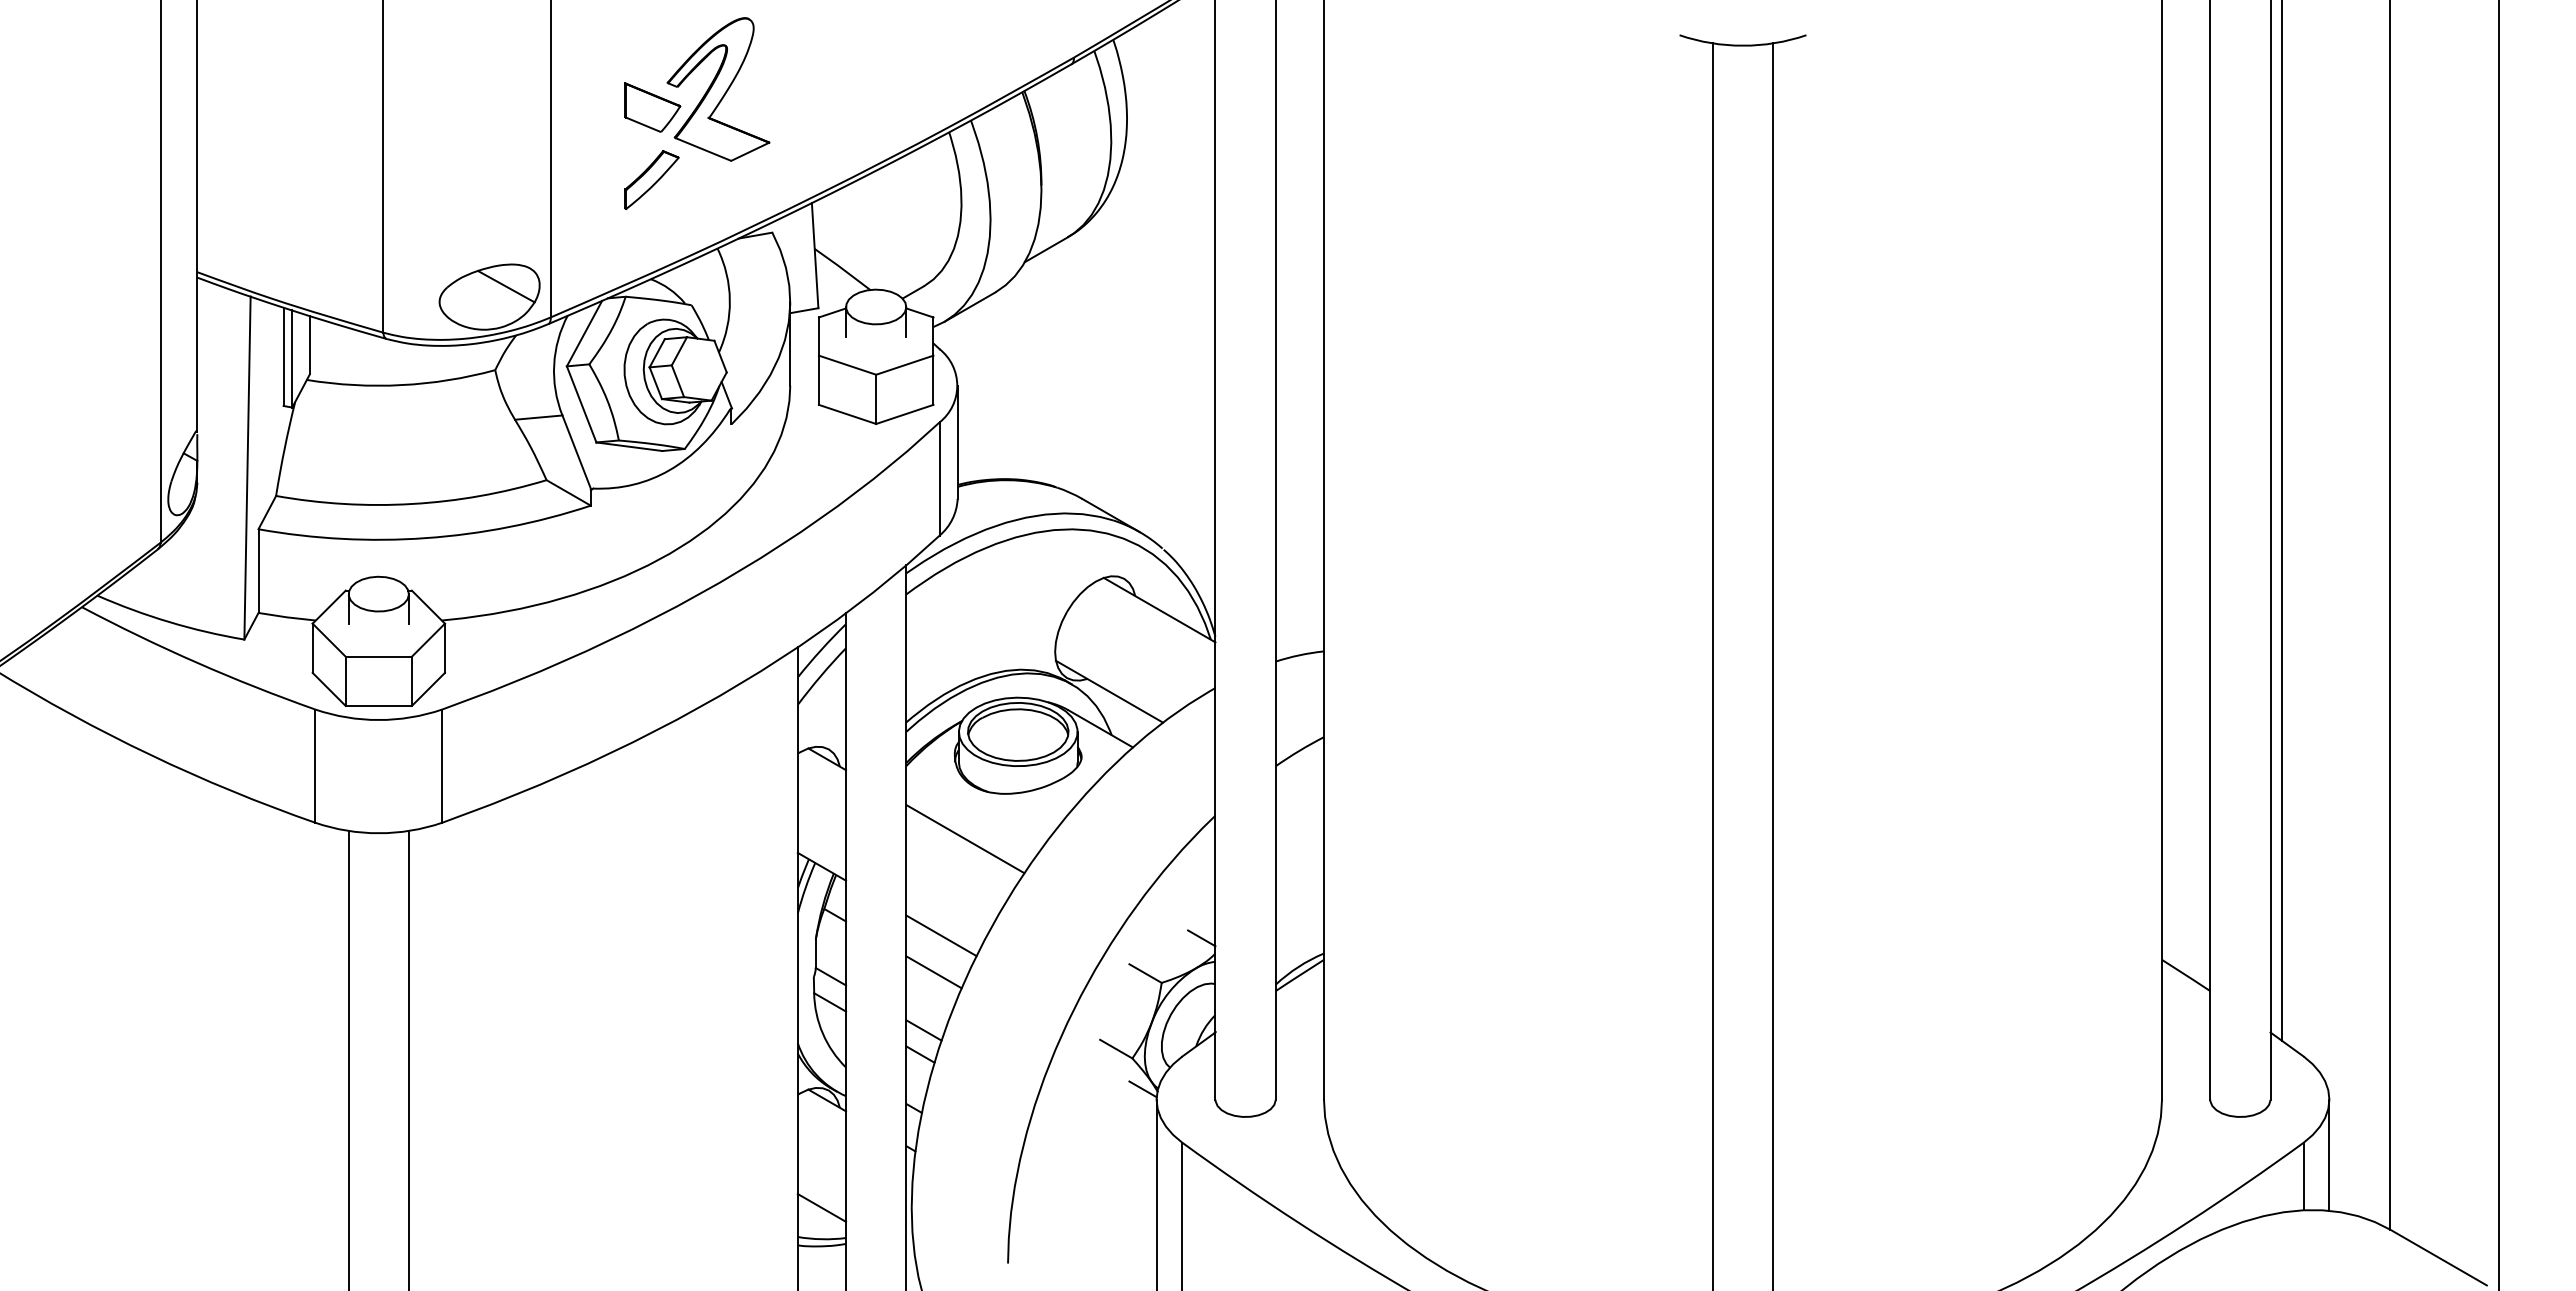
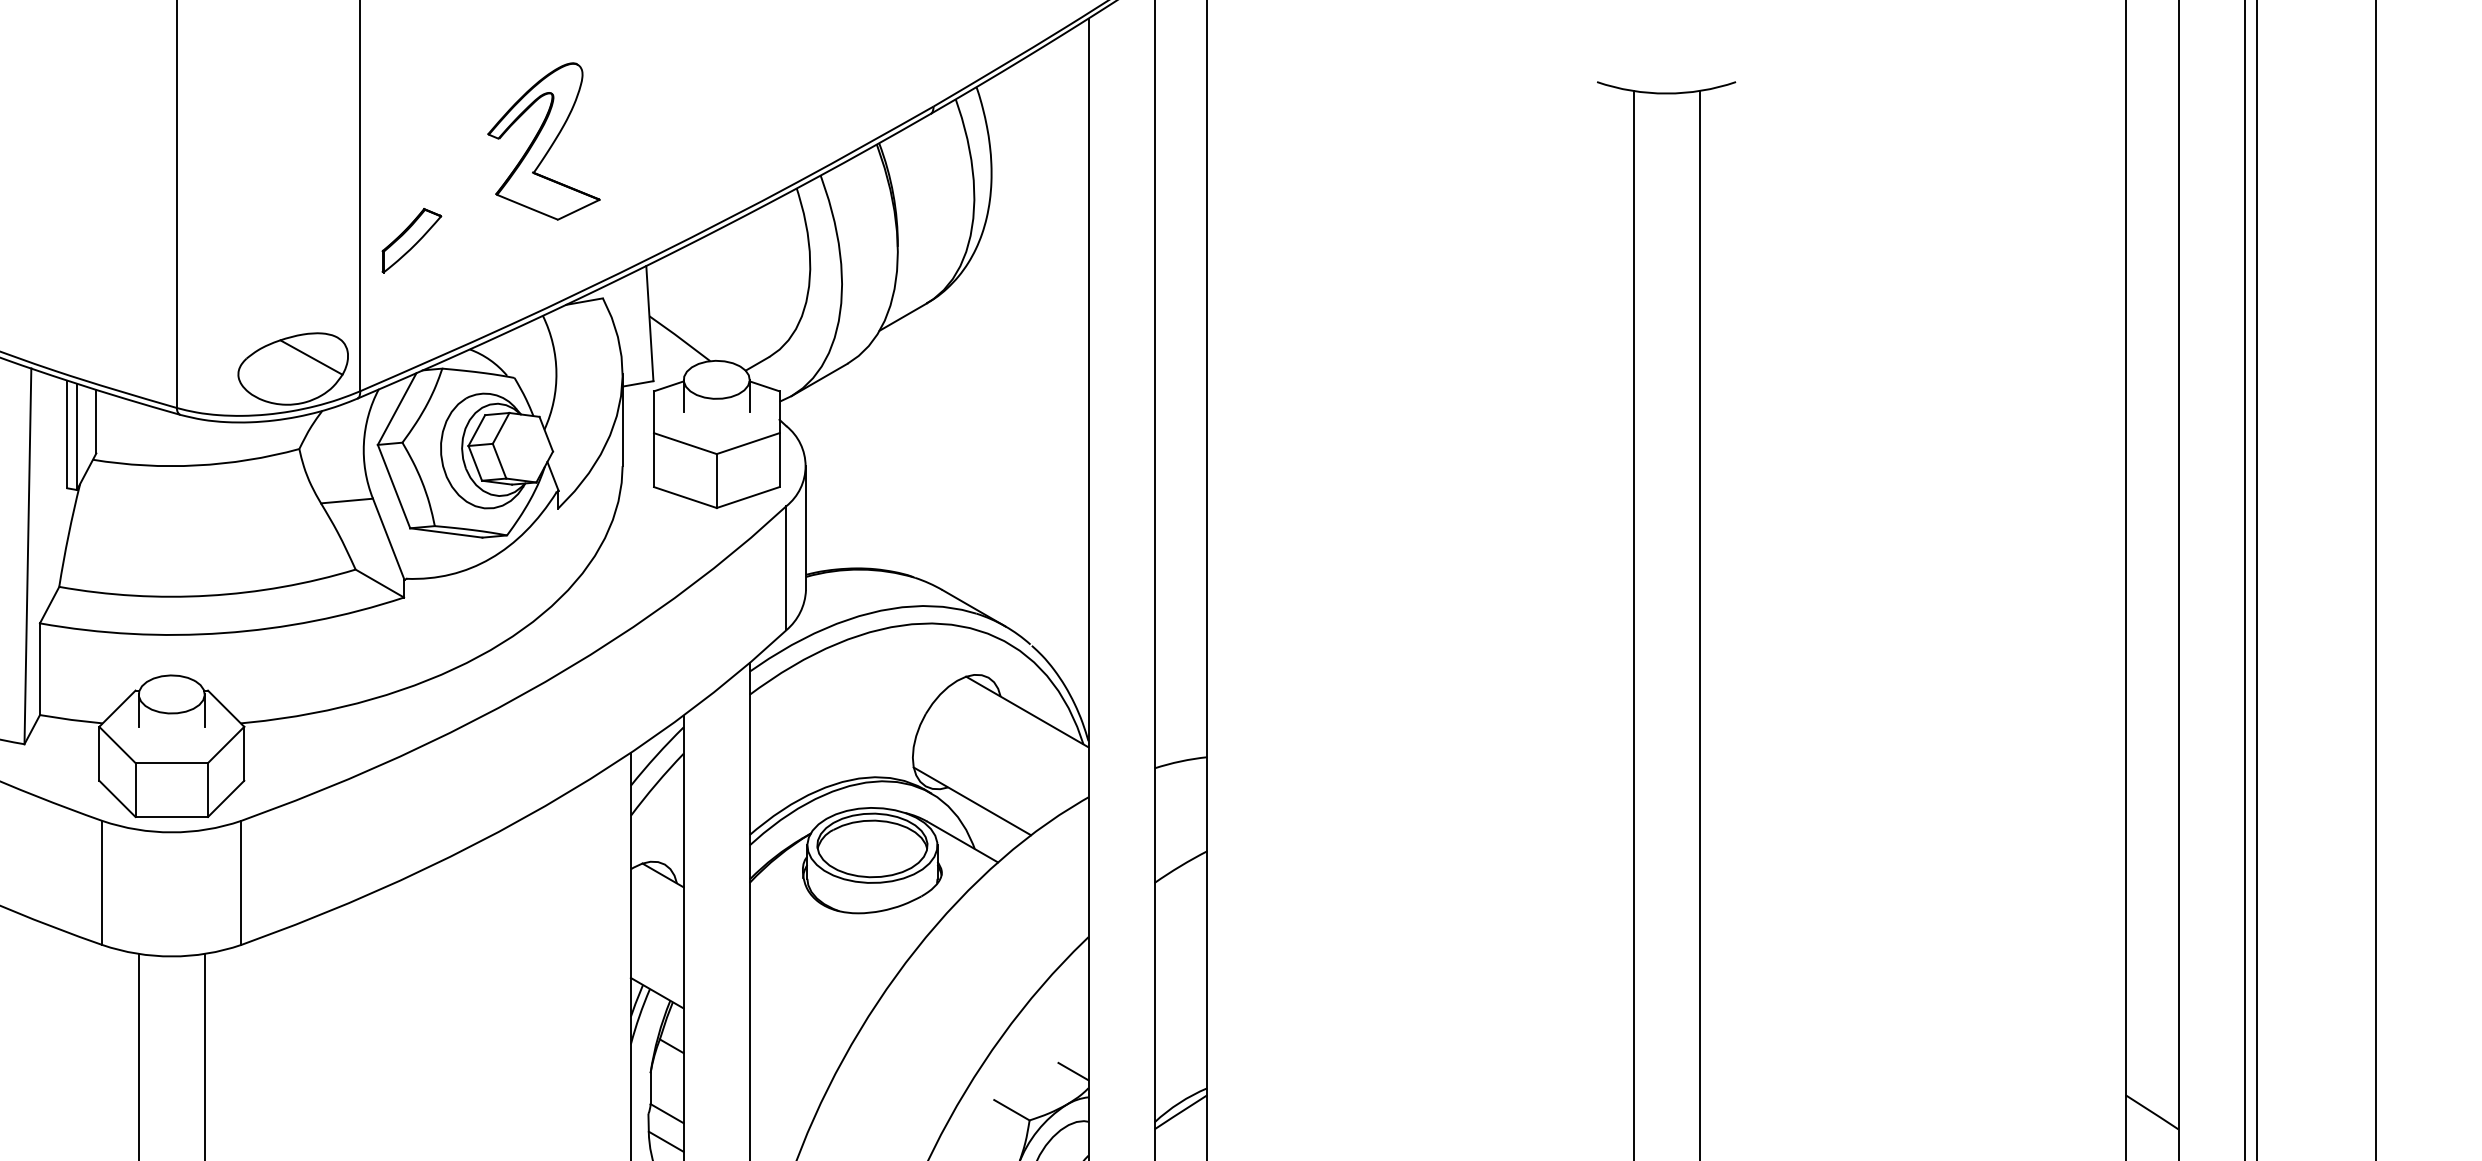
part: (652, 107) -> (471, 161), removed
part: (651, 180) -> (411, 241), moved
line: (965, 839) -> (814, 963), removed
line: (941, 935) -> (788, 1068), removed
line: (933, 972) -> (779, 1109), removed

